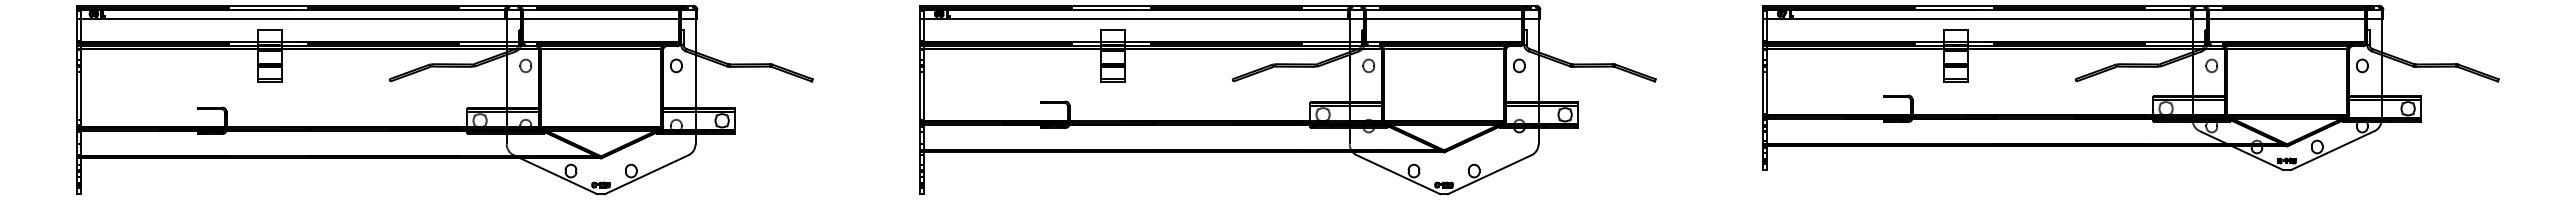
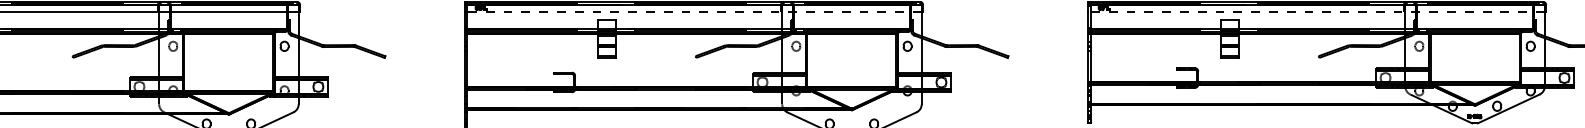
line: (1228, 19) -> (692, 12), solid -> dashed
line: (2071, 19) -> (1315, 12), solid -> dashed

